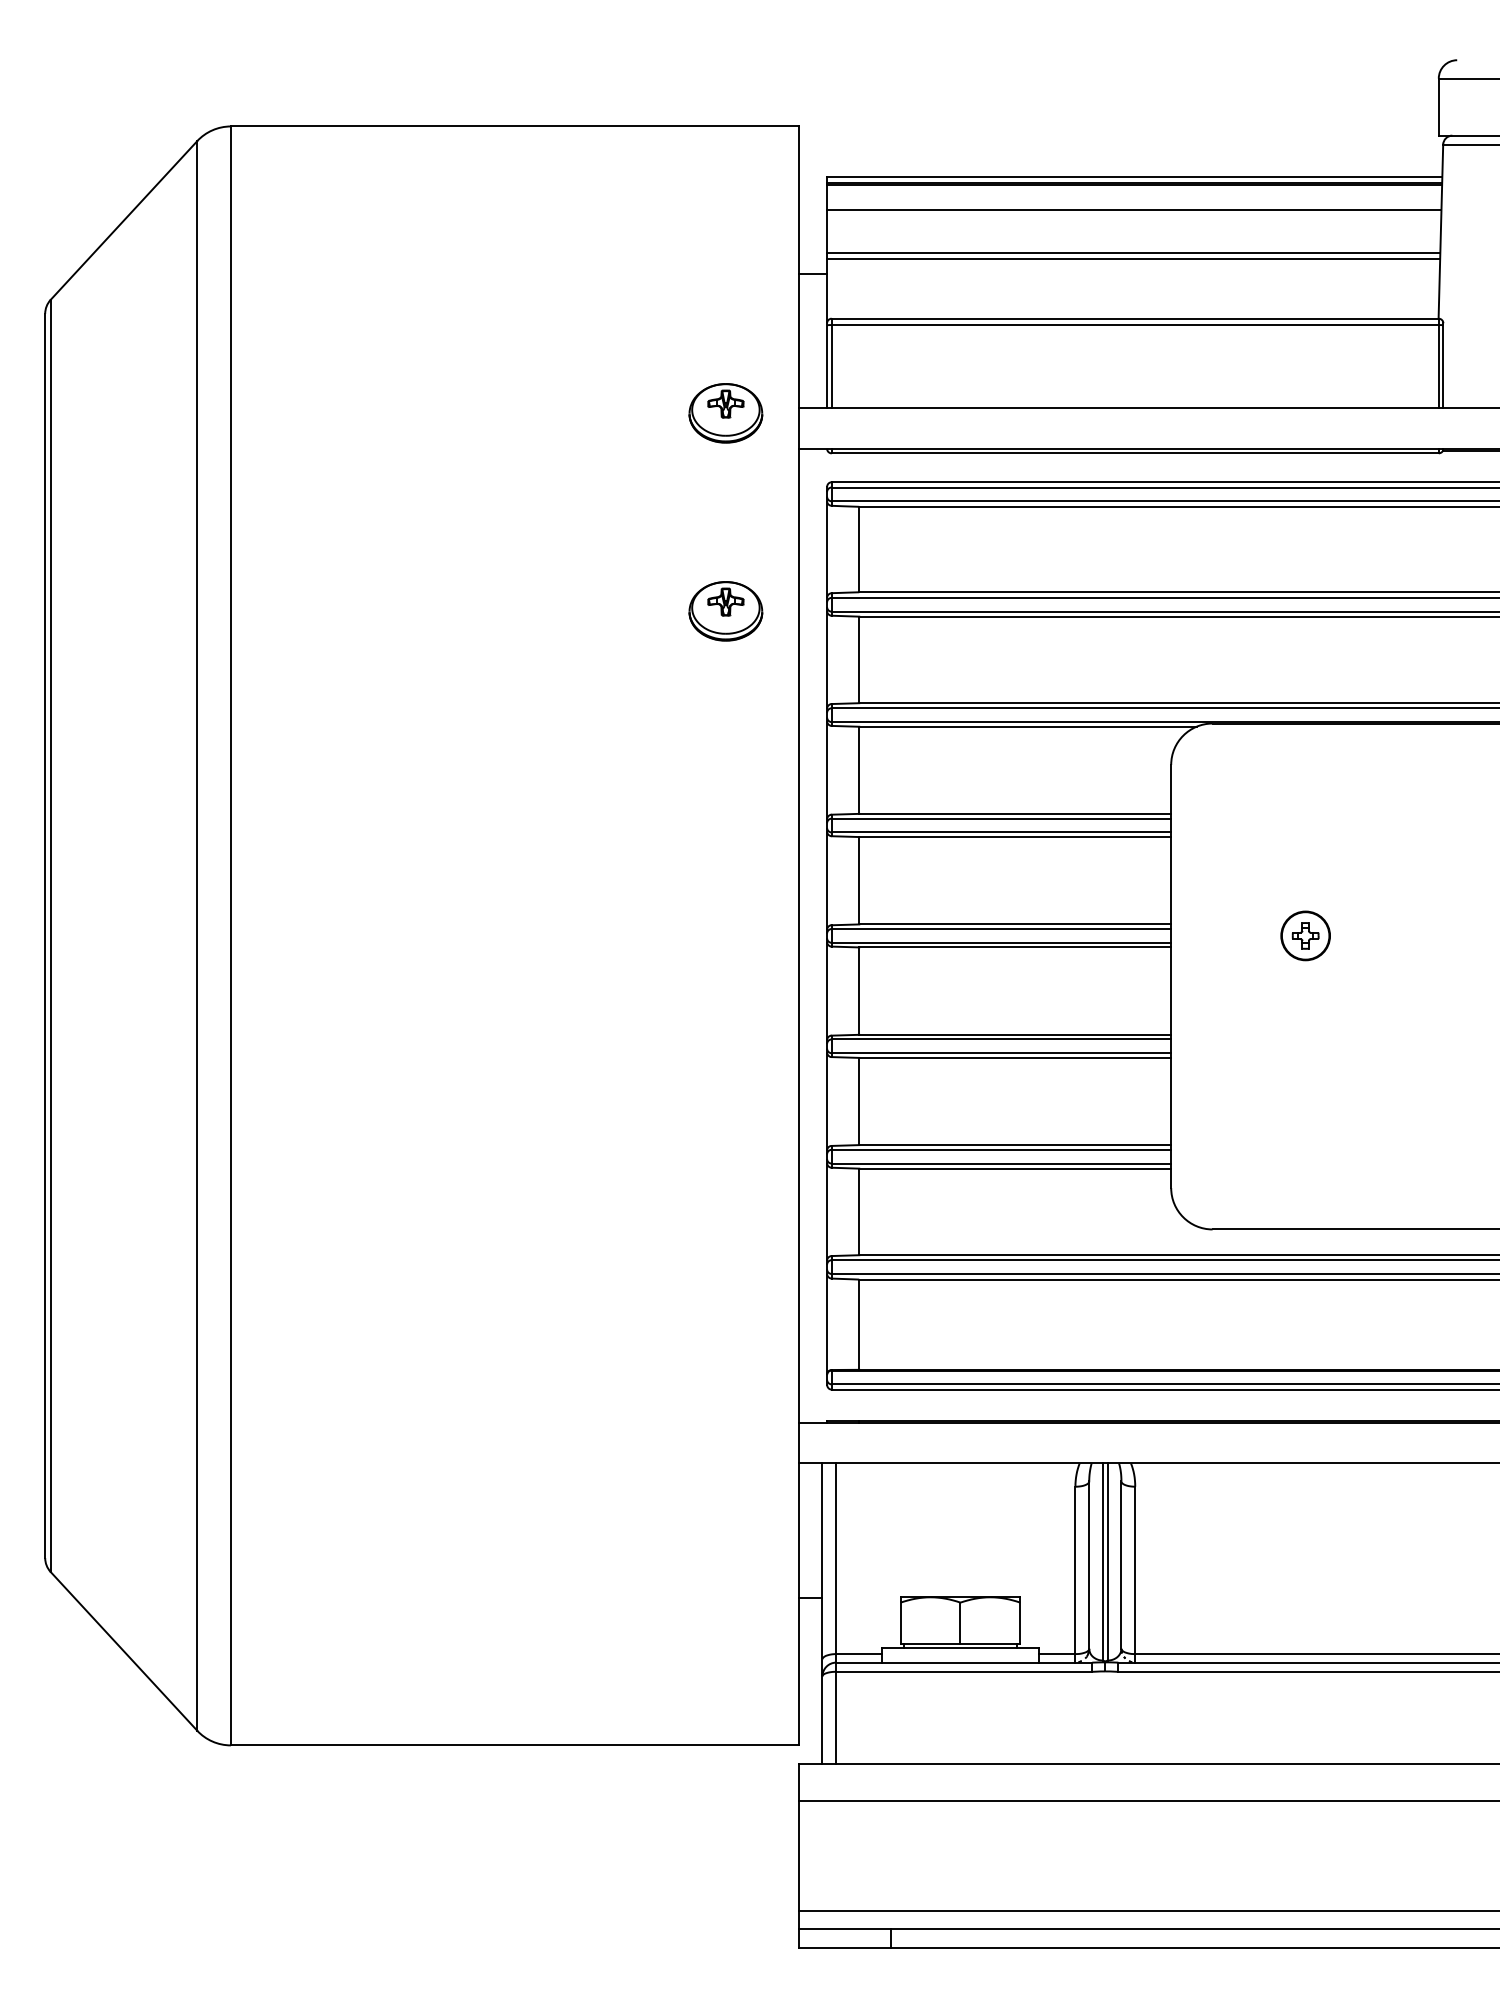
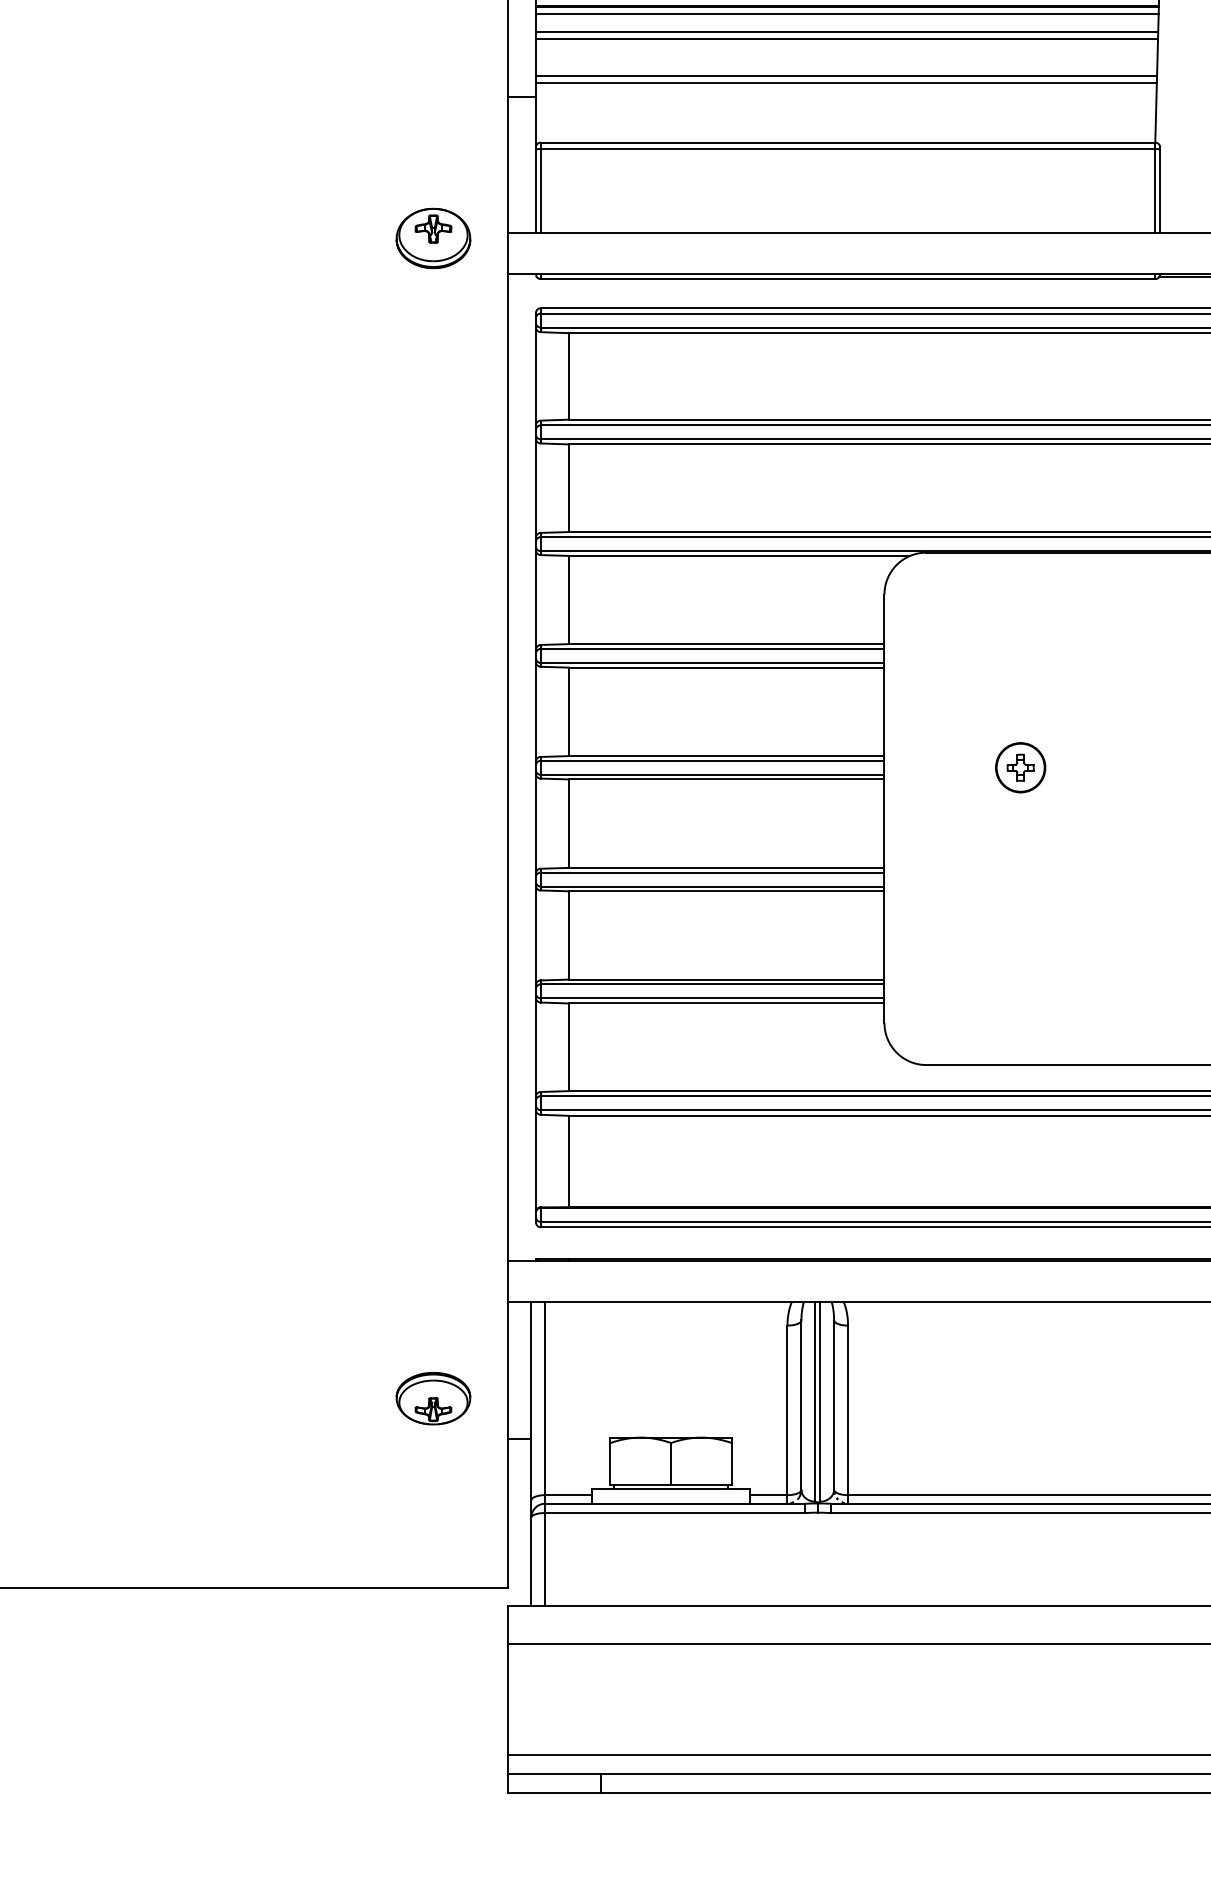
line: (1134, 191) -> (847, 13), added
line: (1134, 216) -> (847, 39), added
part: (725, 611) -> (433, 439), removed
part: (725, 1558) -> (433, 1398), added

